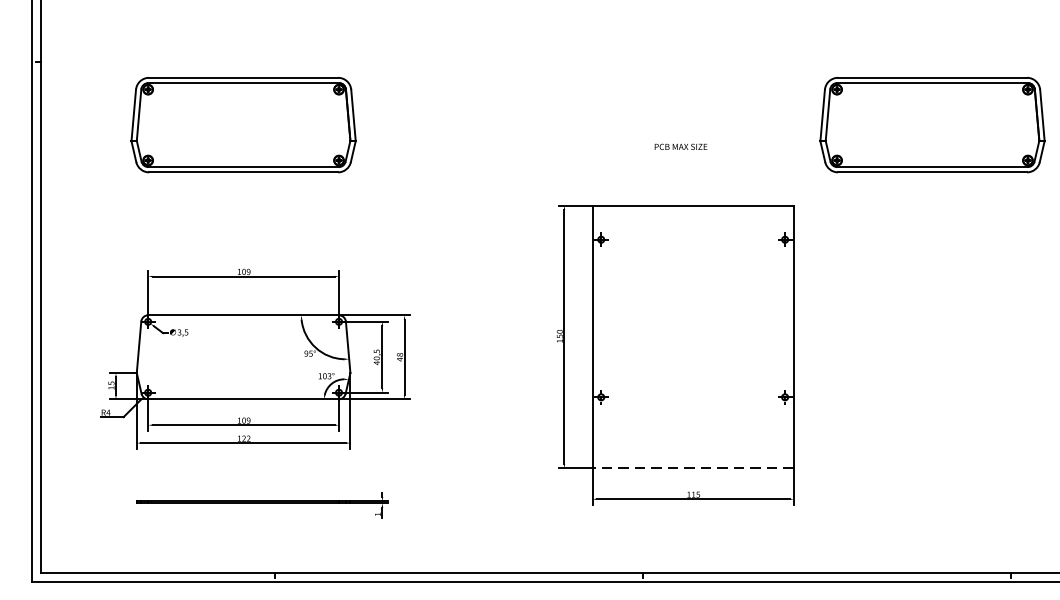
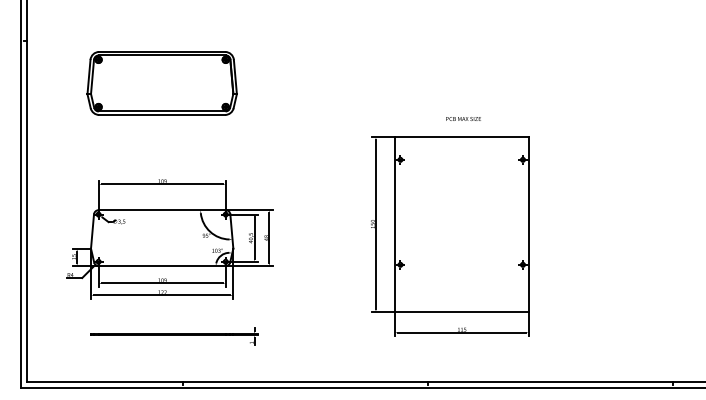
part: (931, 125) -> (620, 83), removed
text: (680, 146) -> (463, 118), moved
line: (692, 468) -> (461, 312), dashed -> solid

